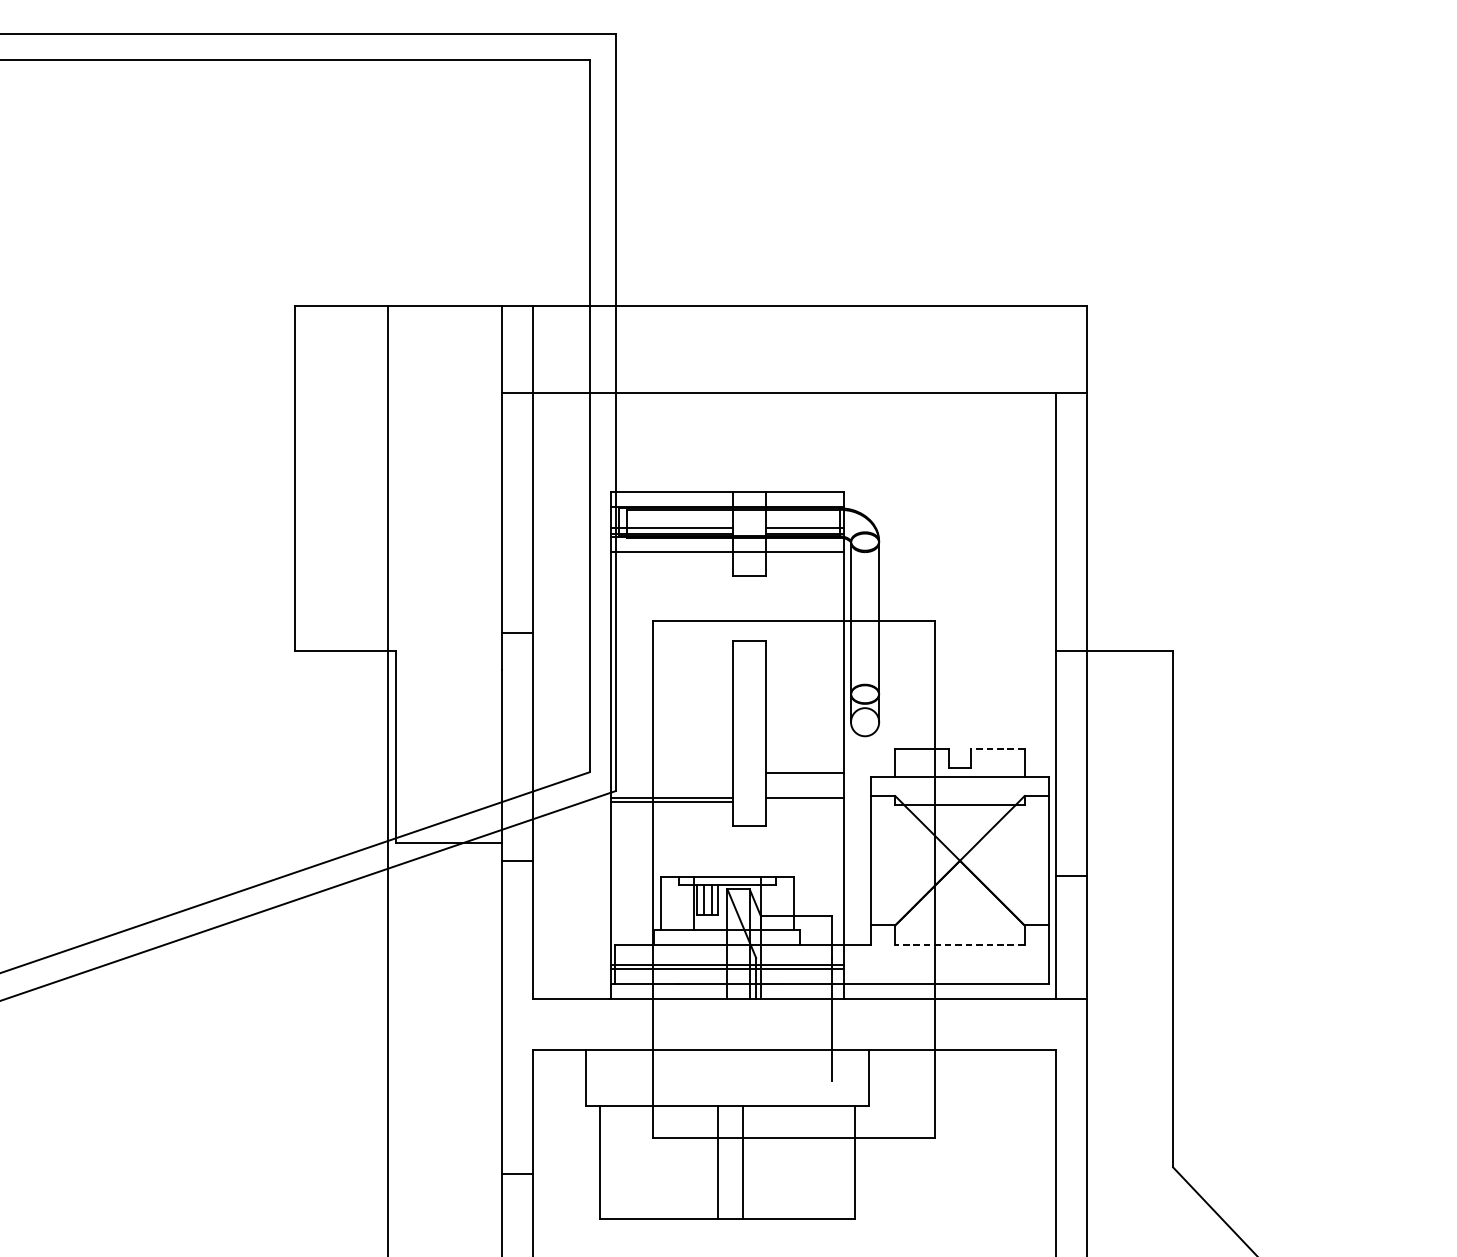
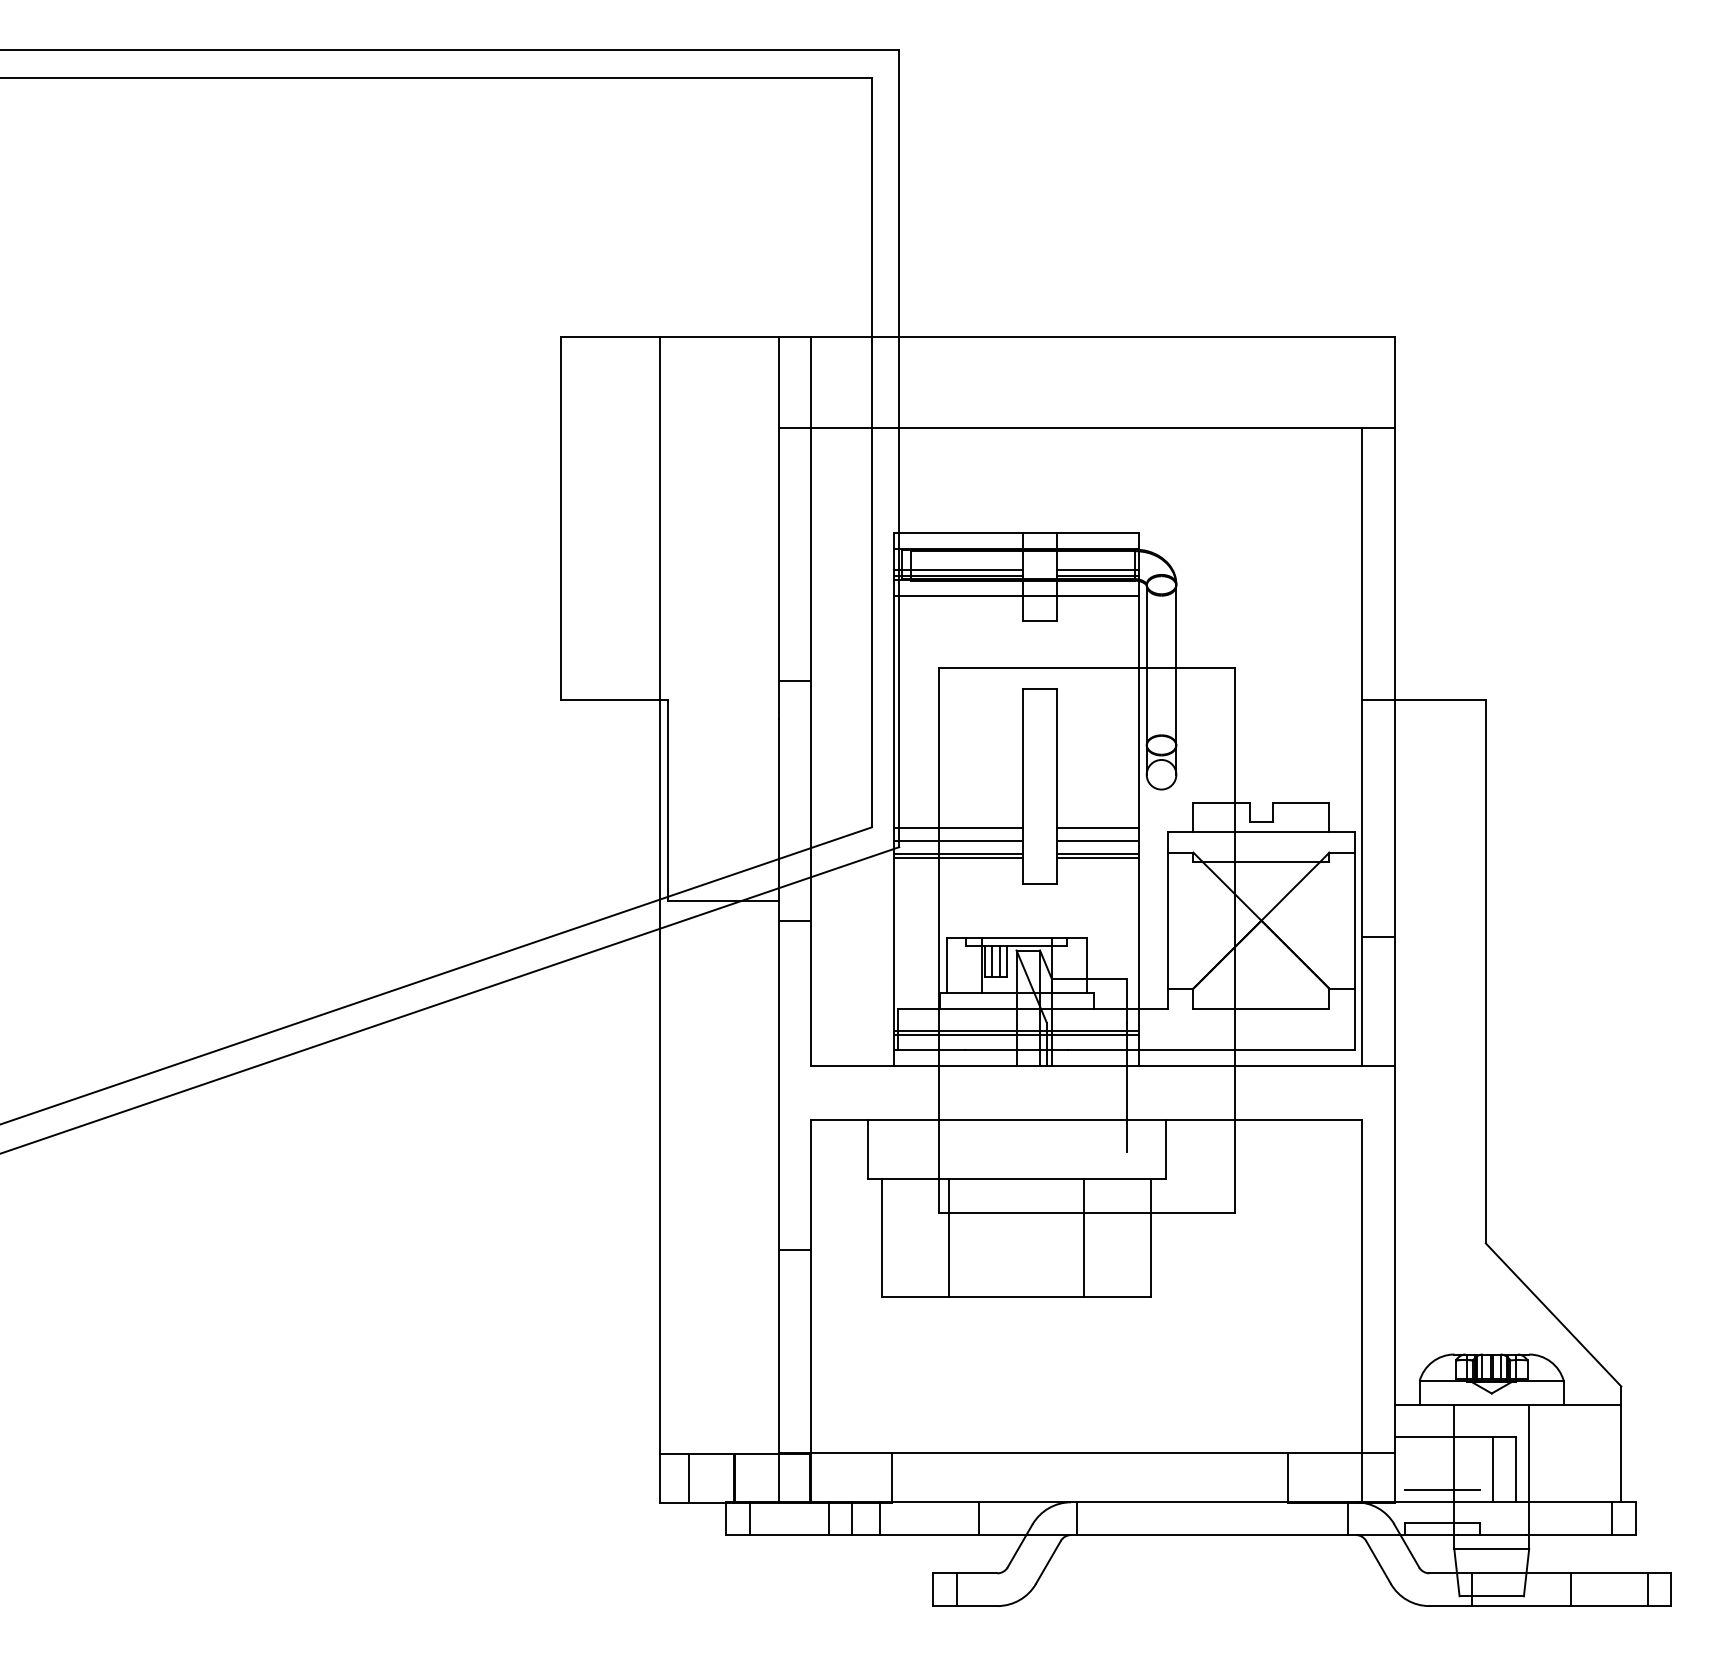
line: (997, 748) -> (1300, 802), dashed -> solid
line: (672, 773) -> (958, 828), added
line: (672, 785) -> (958, 841), added
line: (804, 785) -> (1097, 841), added
line: (804, 801) -> (1097, 858), added
line: (960, 944) -> (1261, 1008), dashed -> solid
line: (717, 1161) -> (949, 1237), moved
line: (742, 1161) -> (1083, 1237), moved

